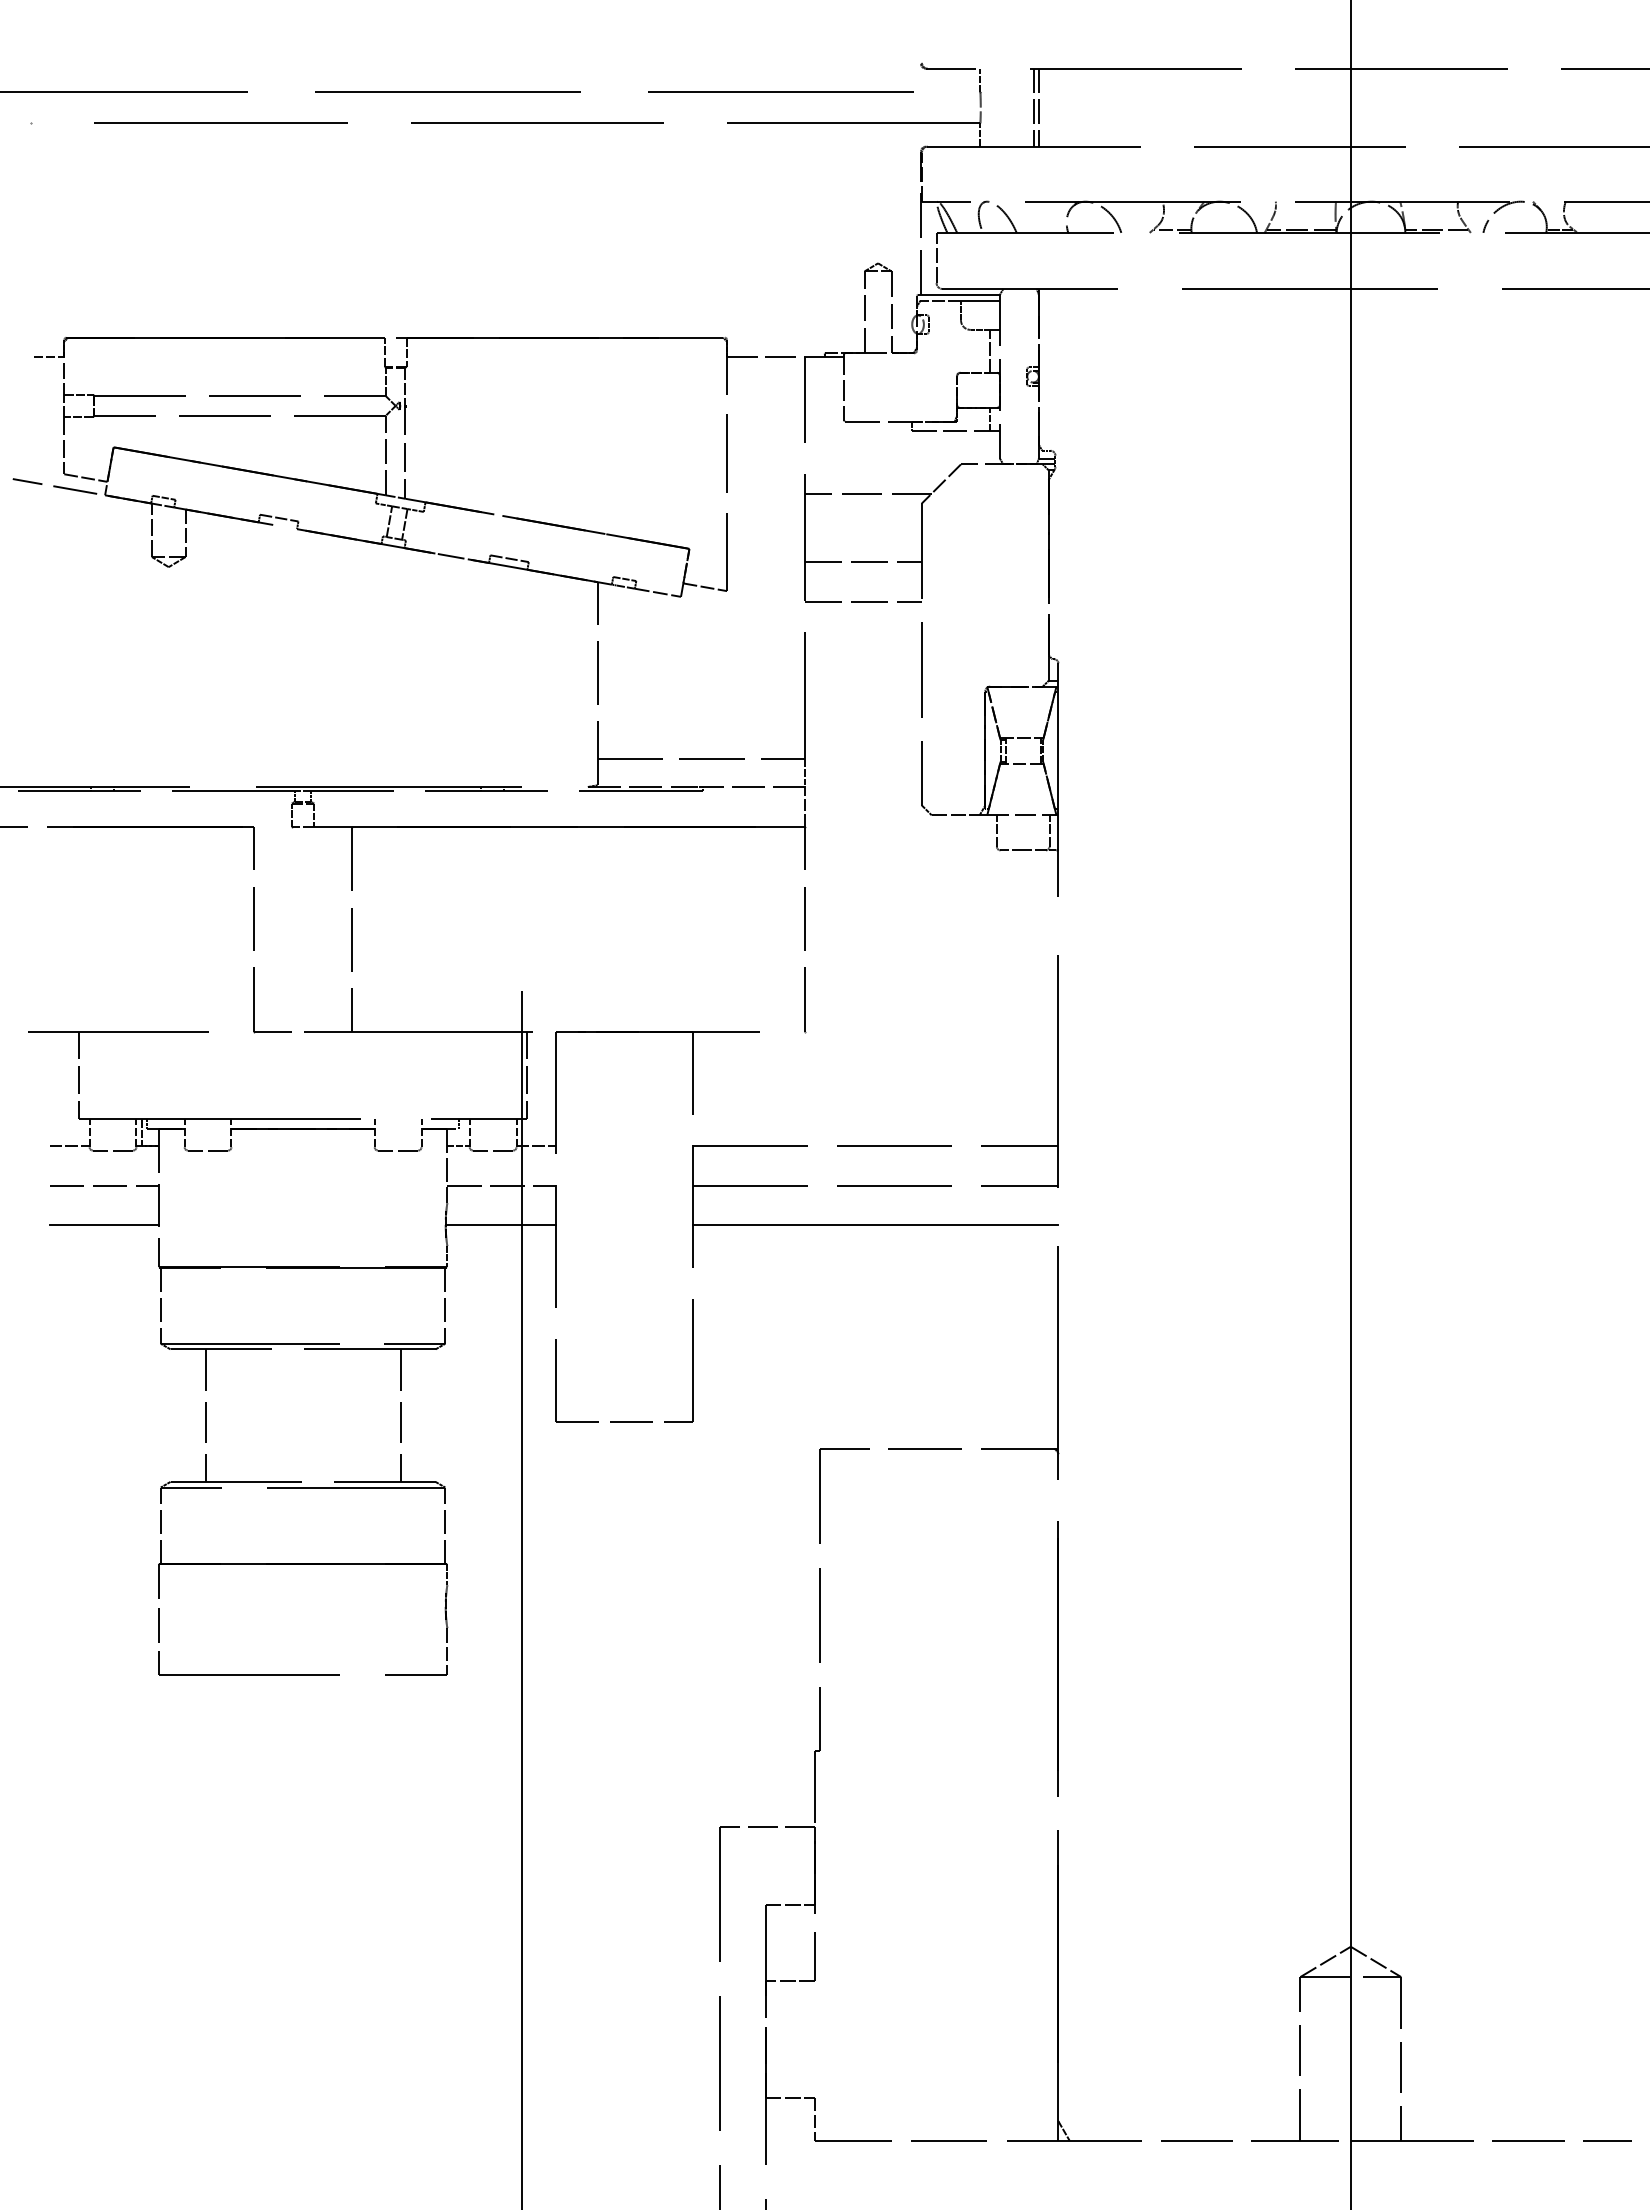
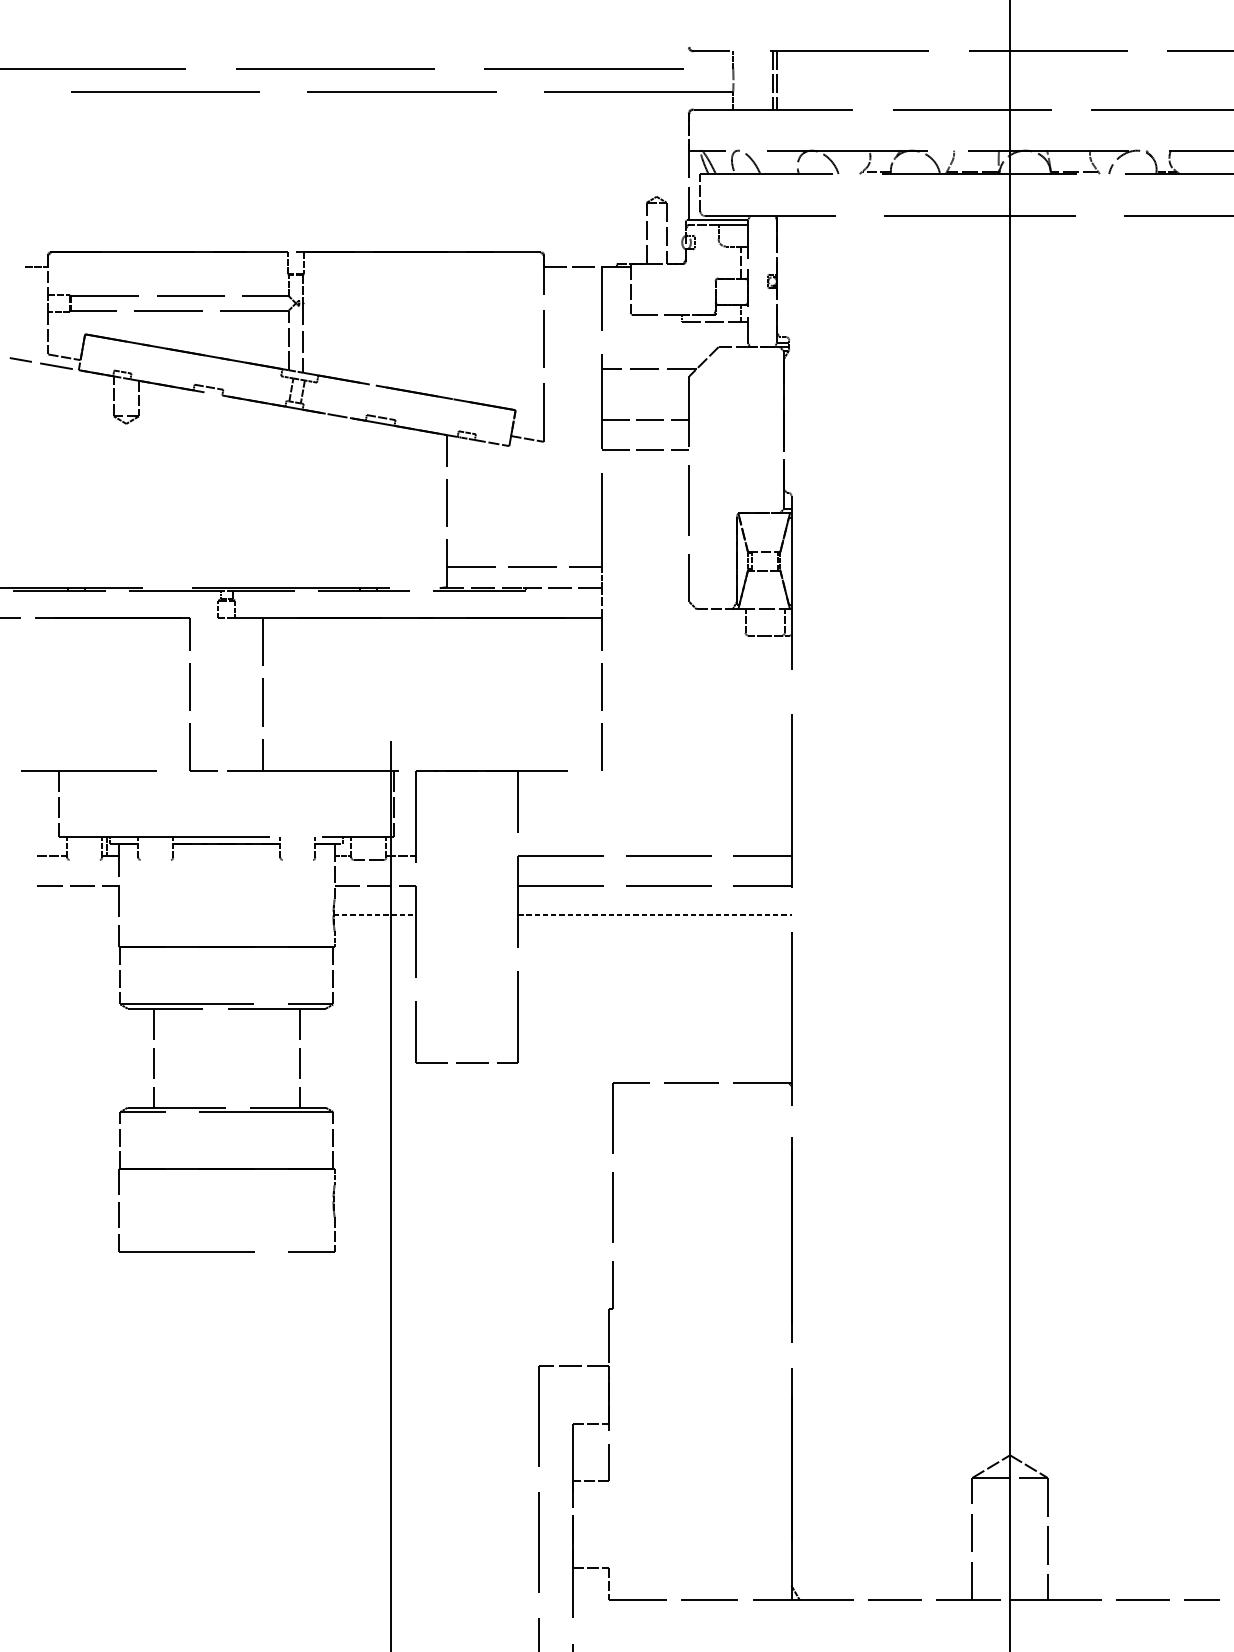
line: (112, 1150) -> (84, 860), removed
line: (207, 1150) -> (155, 860), removed
line: (397, 1150) -> (297, 860), removed
line: (103, 1224) -> (77, 915), removed
line: (501, 1224) -> (375, 915), solid -> dashed
line: (875, 1224) -> (654, 915), solid -> dashed

